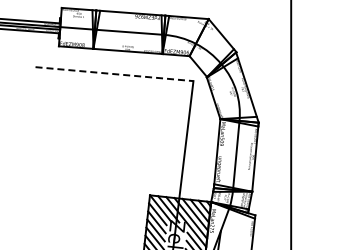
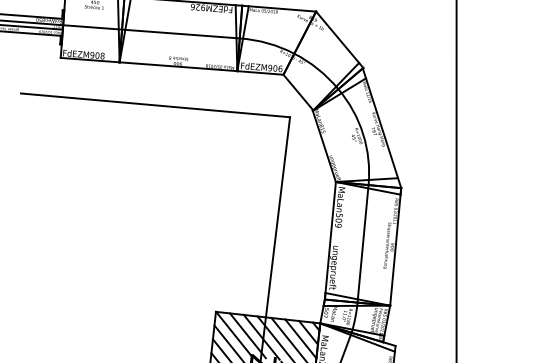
line: (114, 74) -> (155, 105), dashed -> solid

